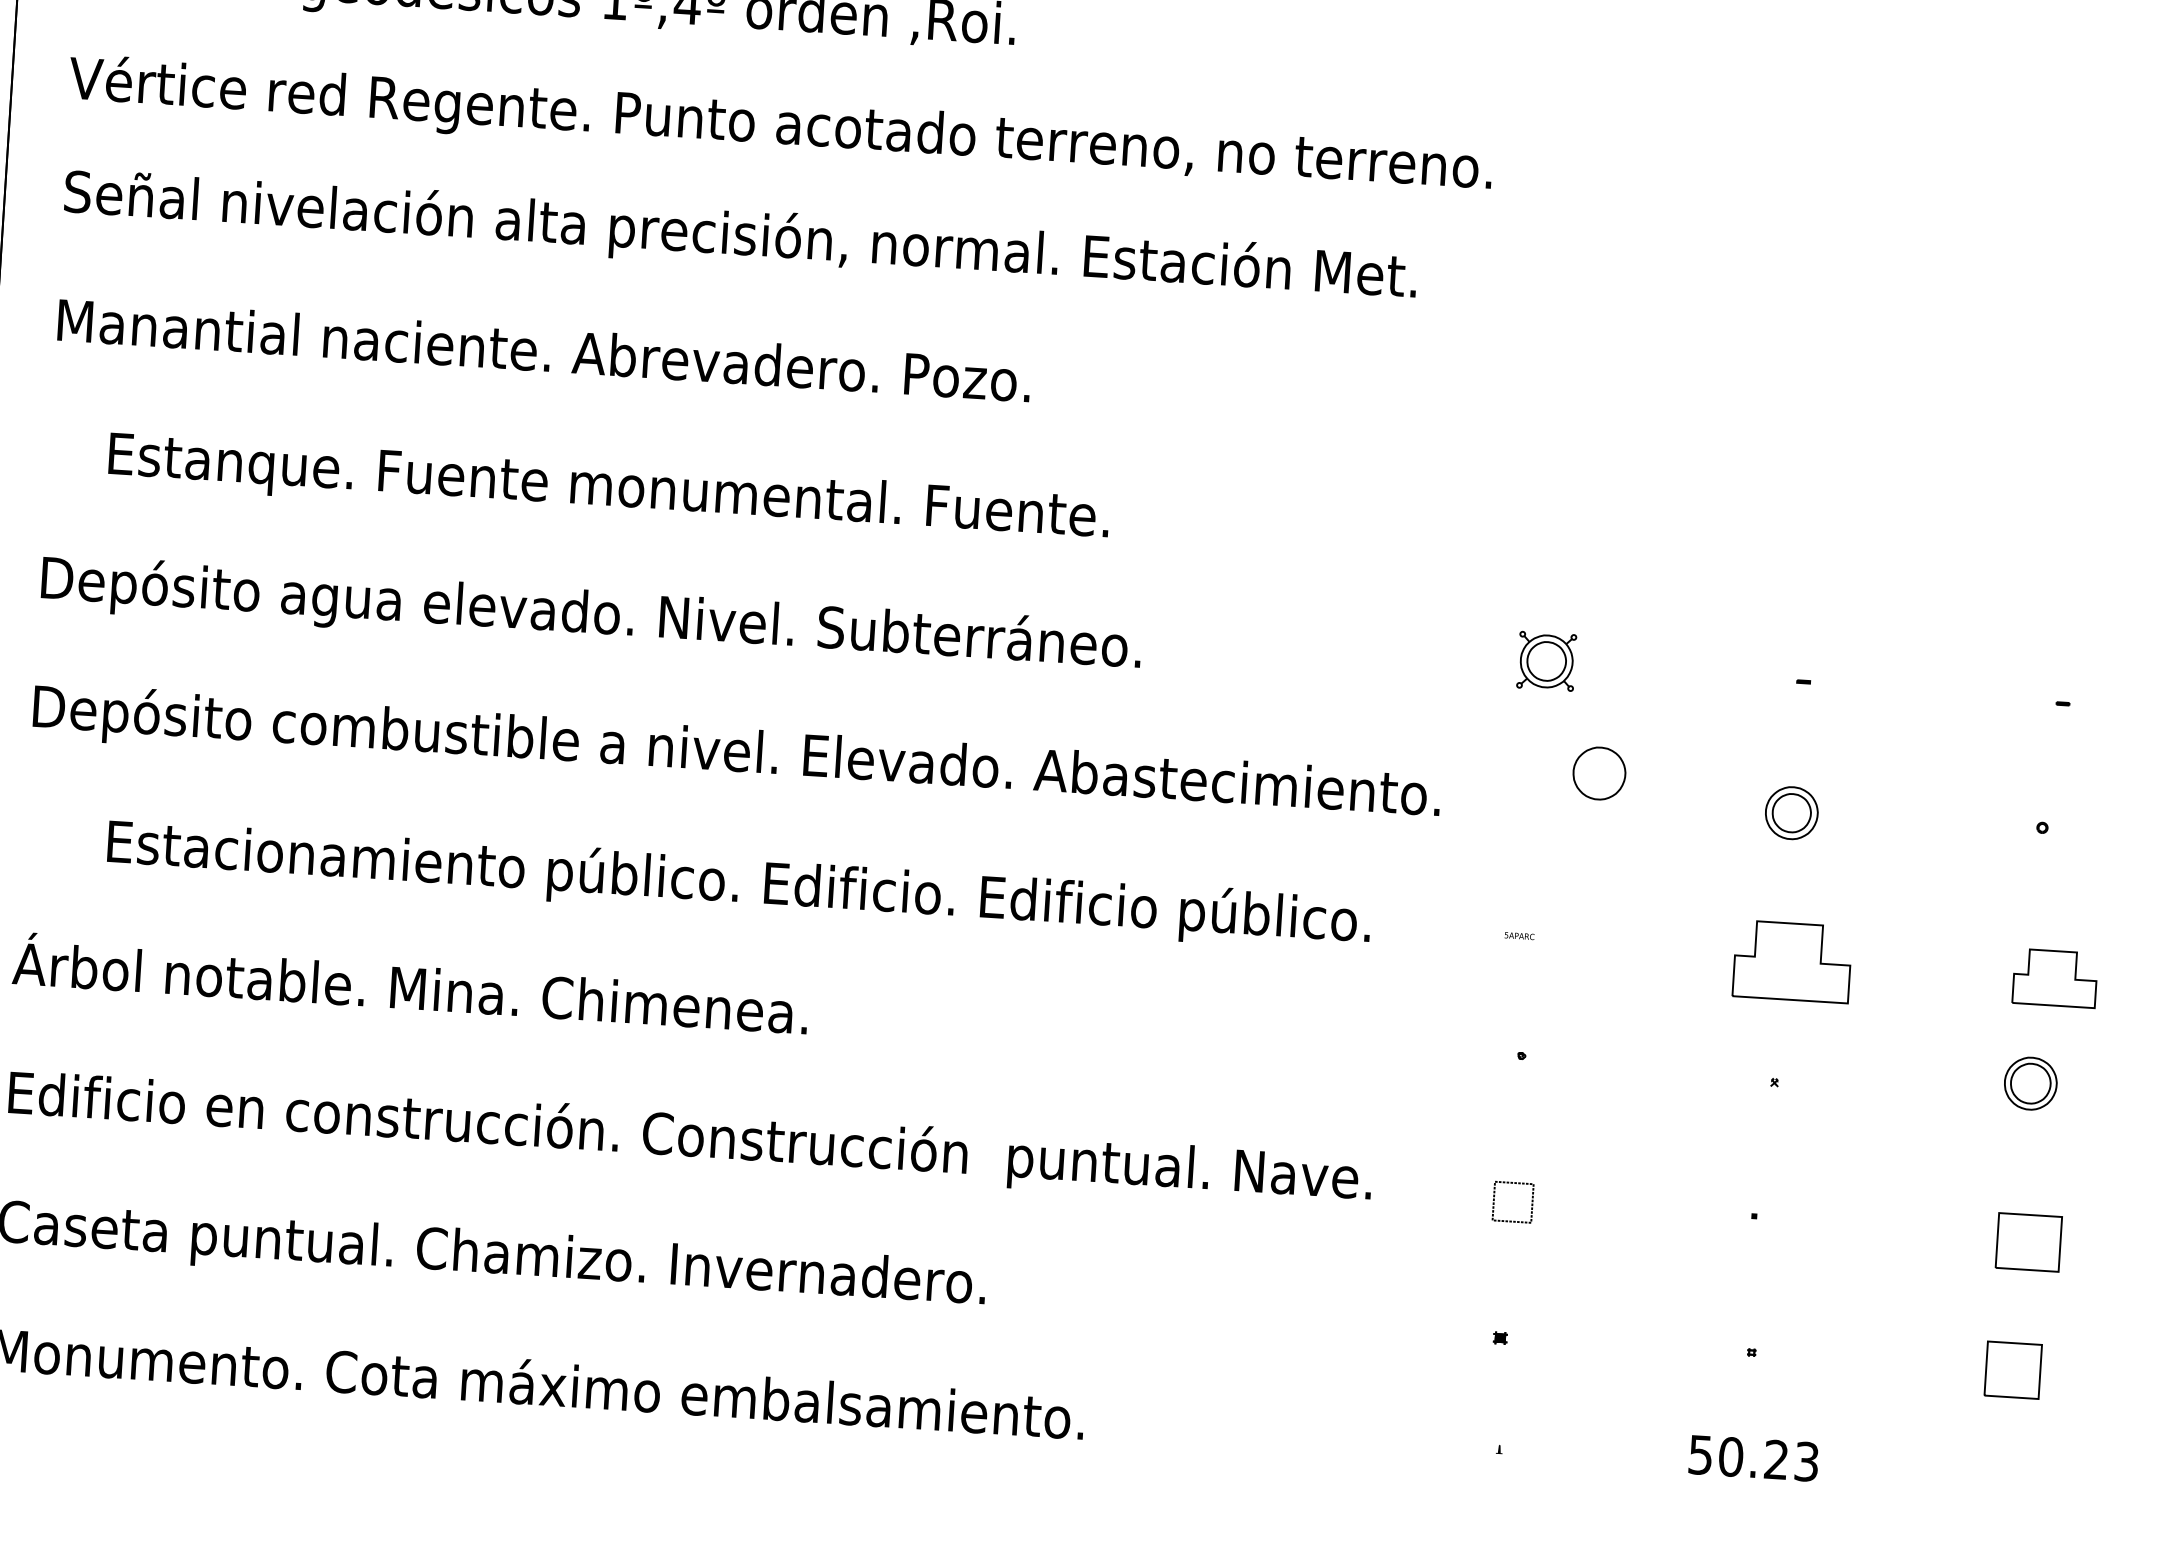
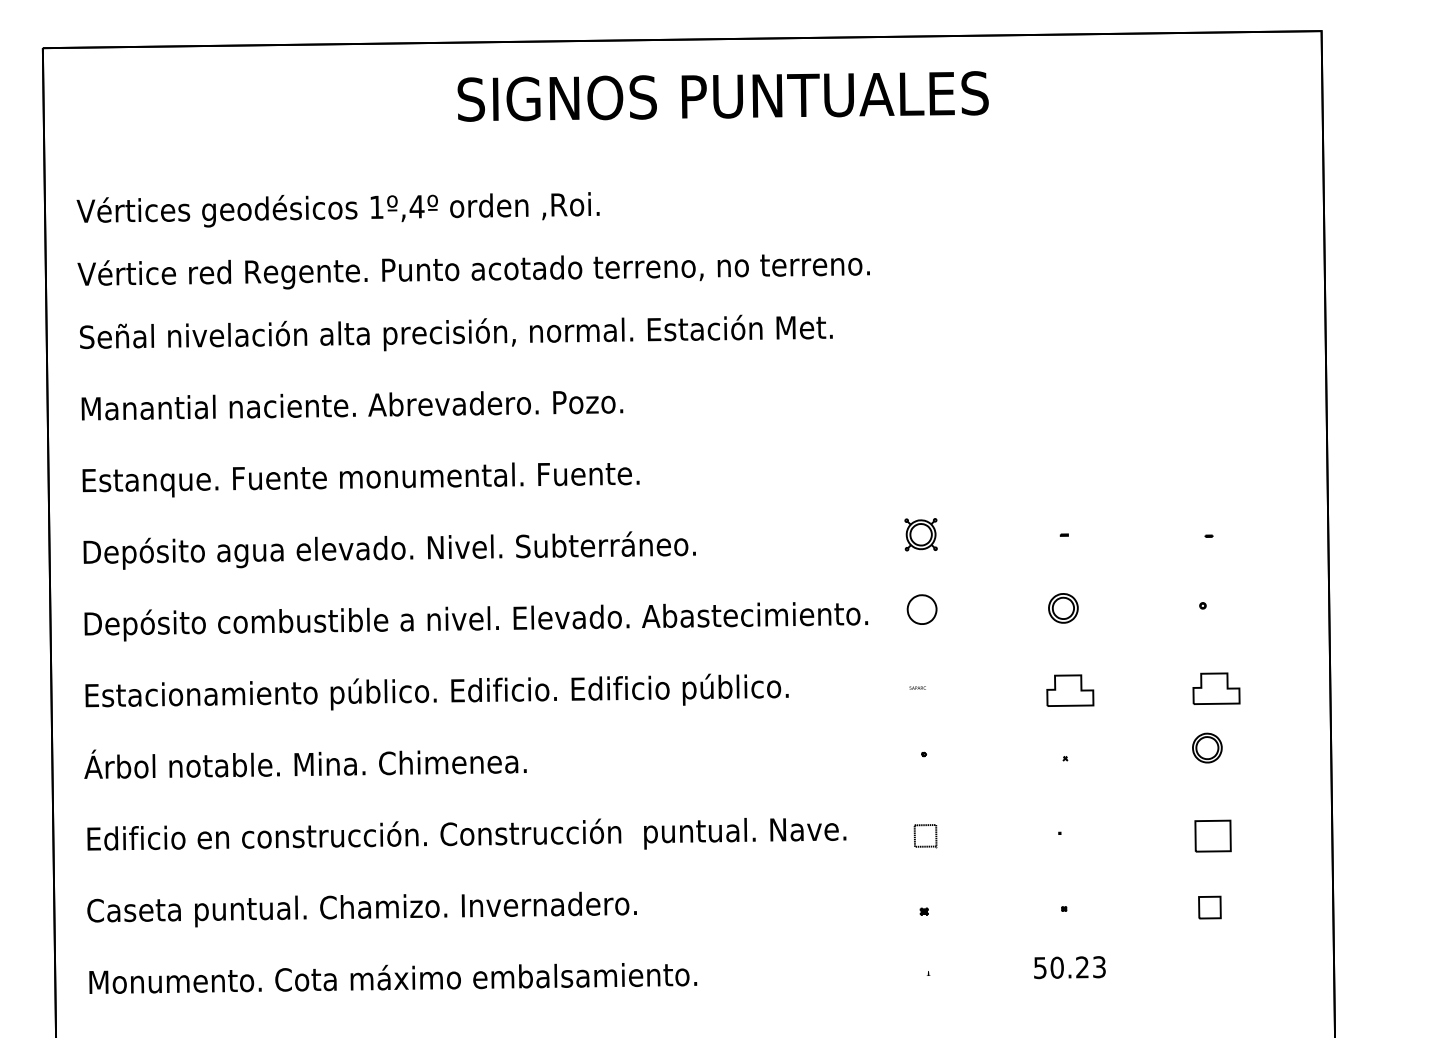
text: (607, 489) -> (360, 479), moved
part: (1598, 773) -> (921, 609), moved
text: (738, 882) -> (436, 691), moved
part: (1793, 961) -> (1070, 690), size x0.71
part: (2012, 1369) -> (1209, 907), size x0.71

